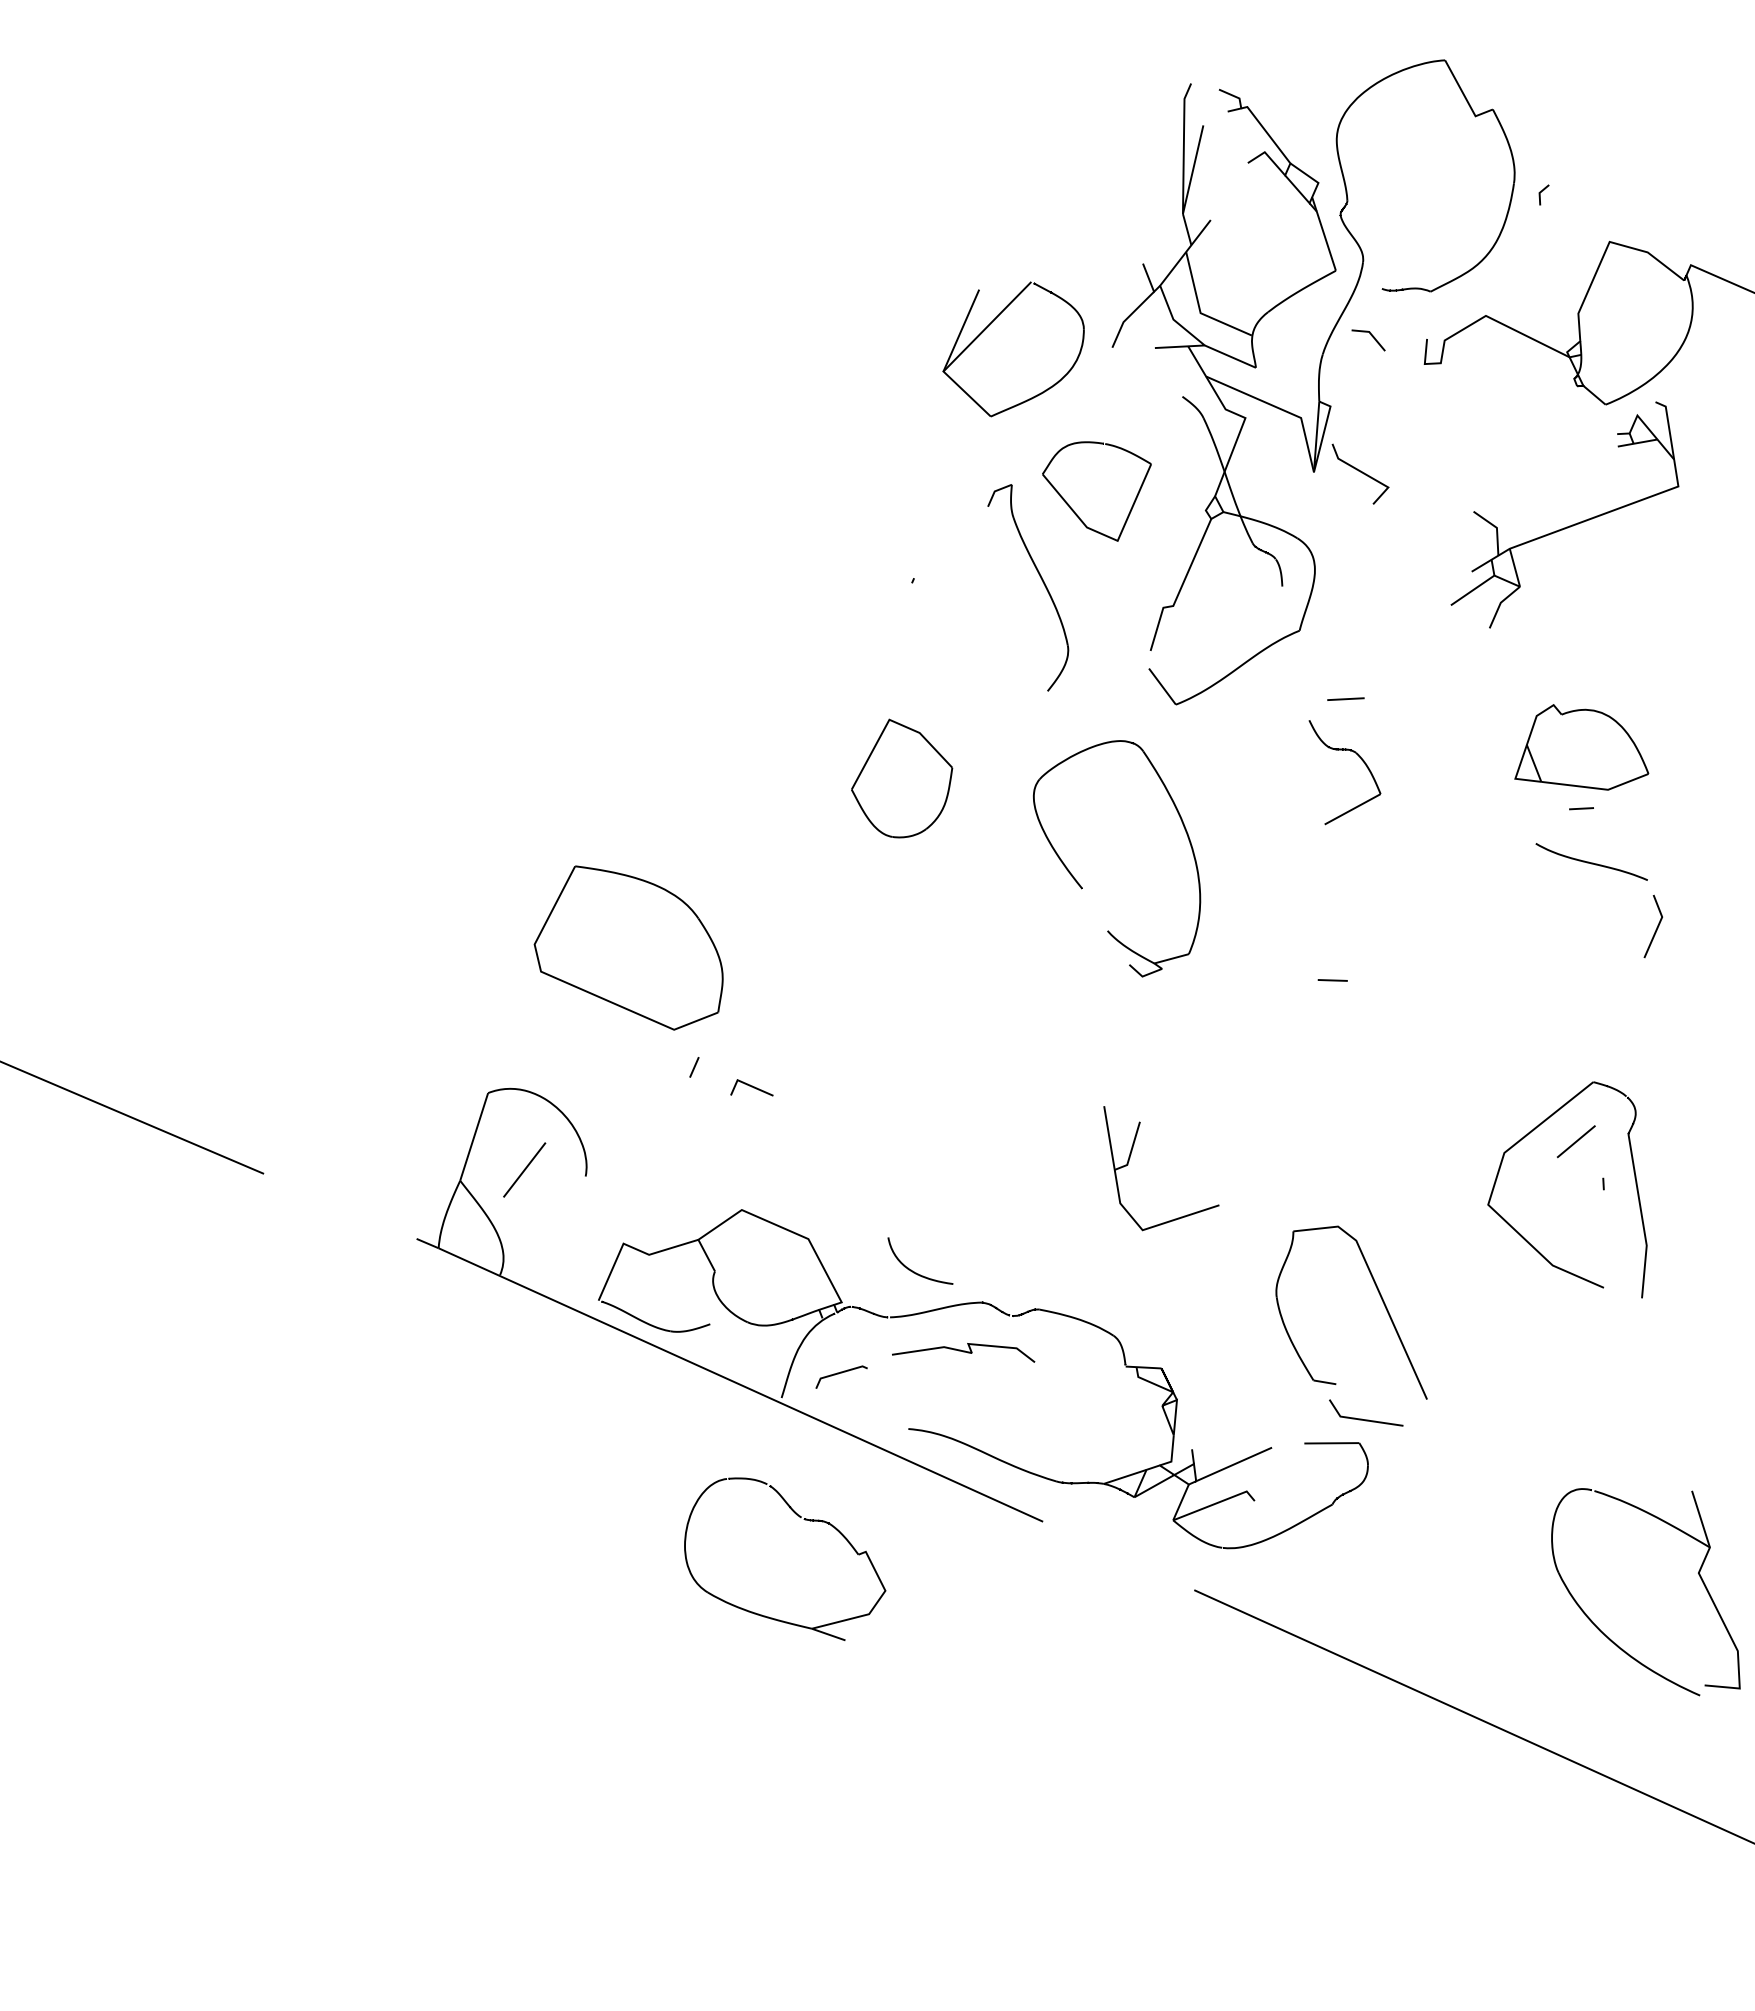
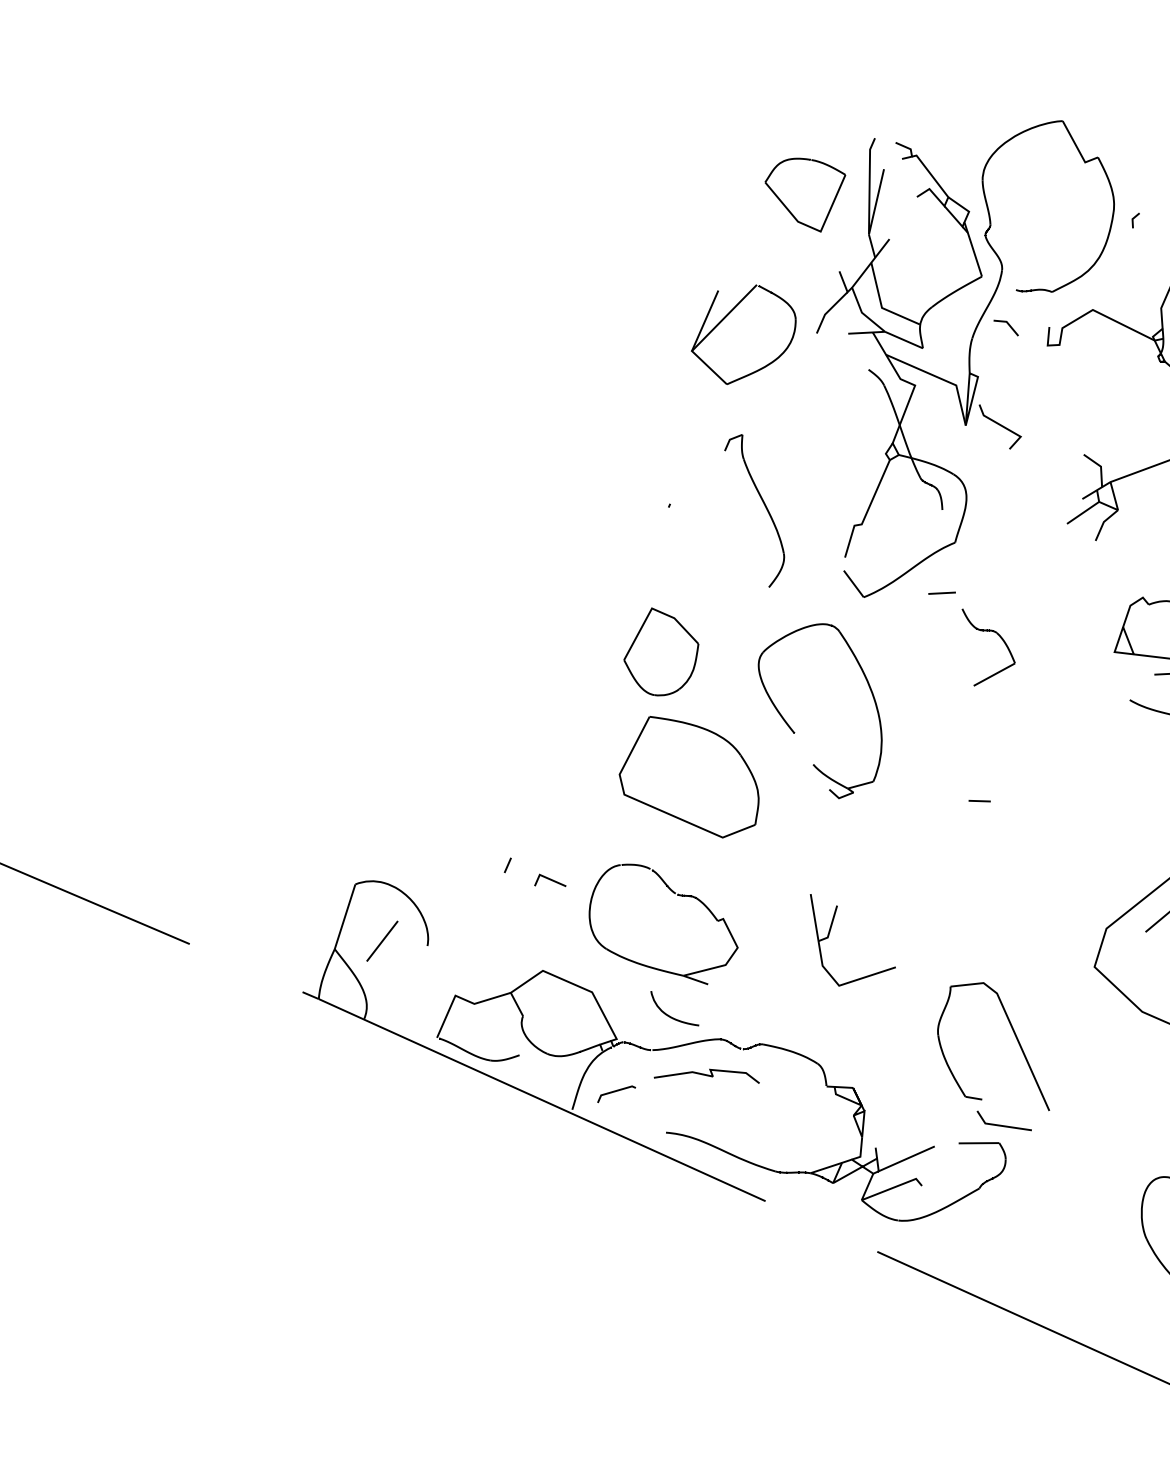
part: (1074, 510) -> (788, 209), moved
line: (1345, 698) -> (941, 592), moved
part: (628, 947) -> (689, 776), moved
part: (805, 1520) -> (678, 895), moved

